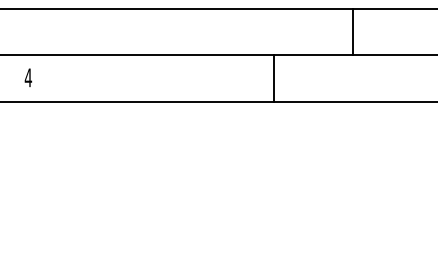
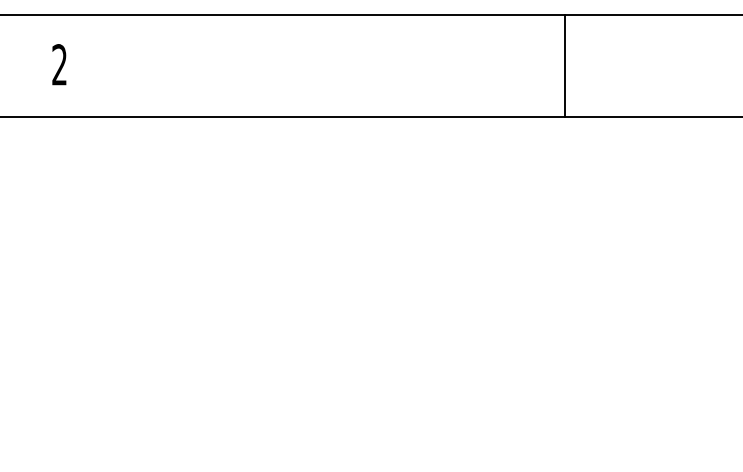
text: (28, 77) -> (59, 64), 4 -> 2
line: (274, 78) -> (565, 66), moved

